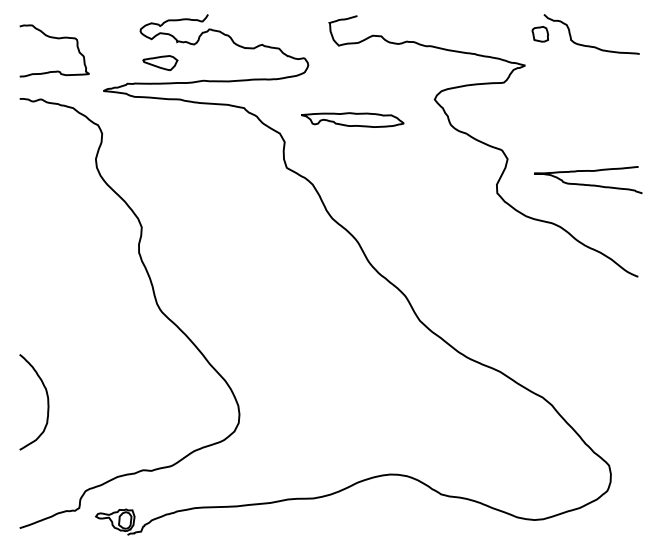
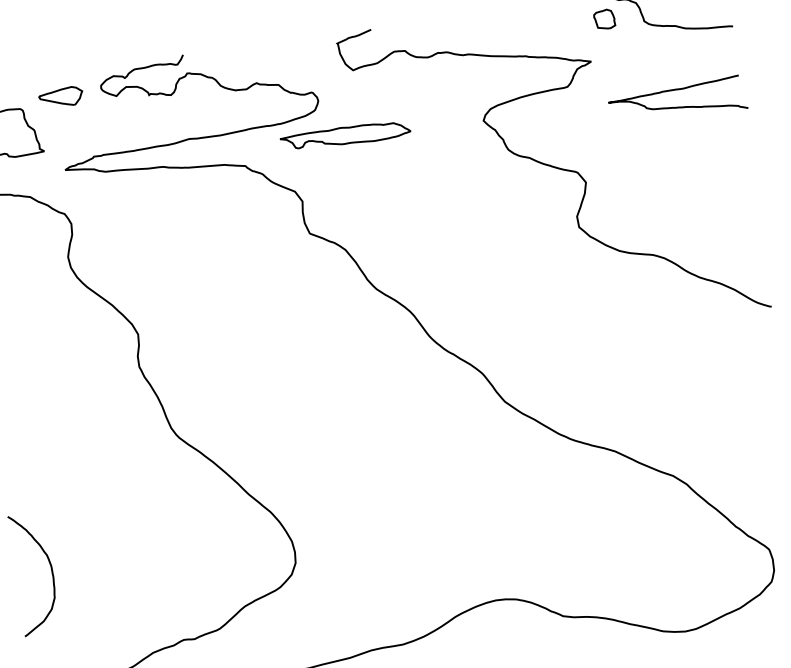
part: (160, 62) -> (61, 96), moved
part: (352, 119) -> (345, 135), moved
curve: (588, 184) -> (678, 106), moved

